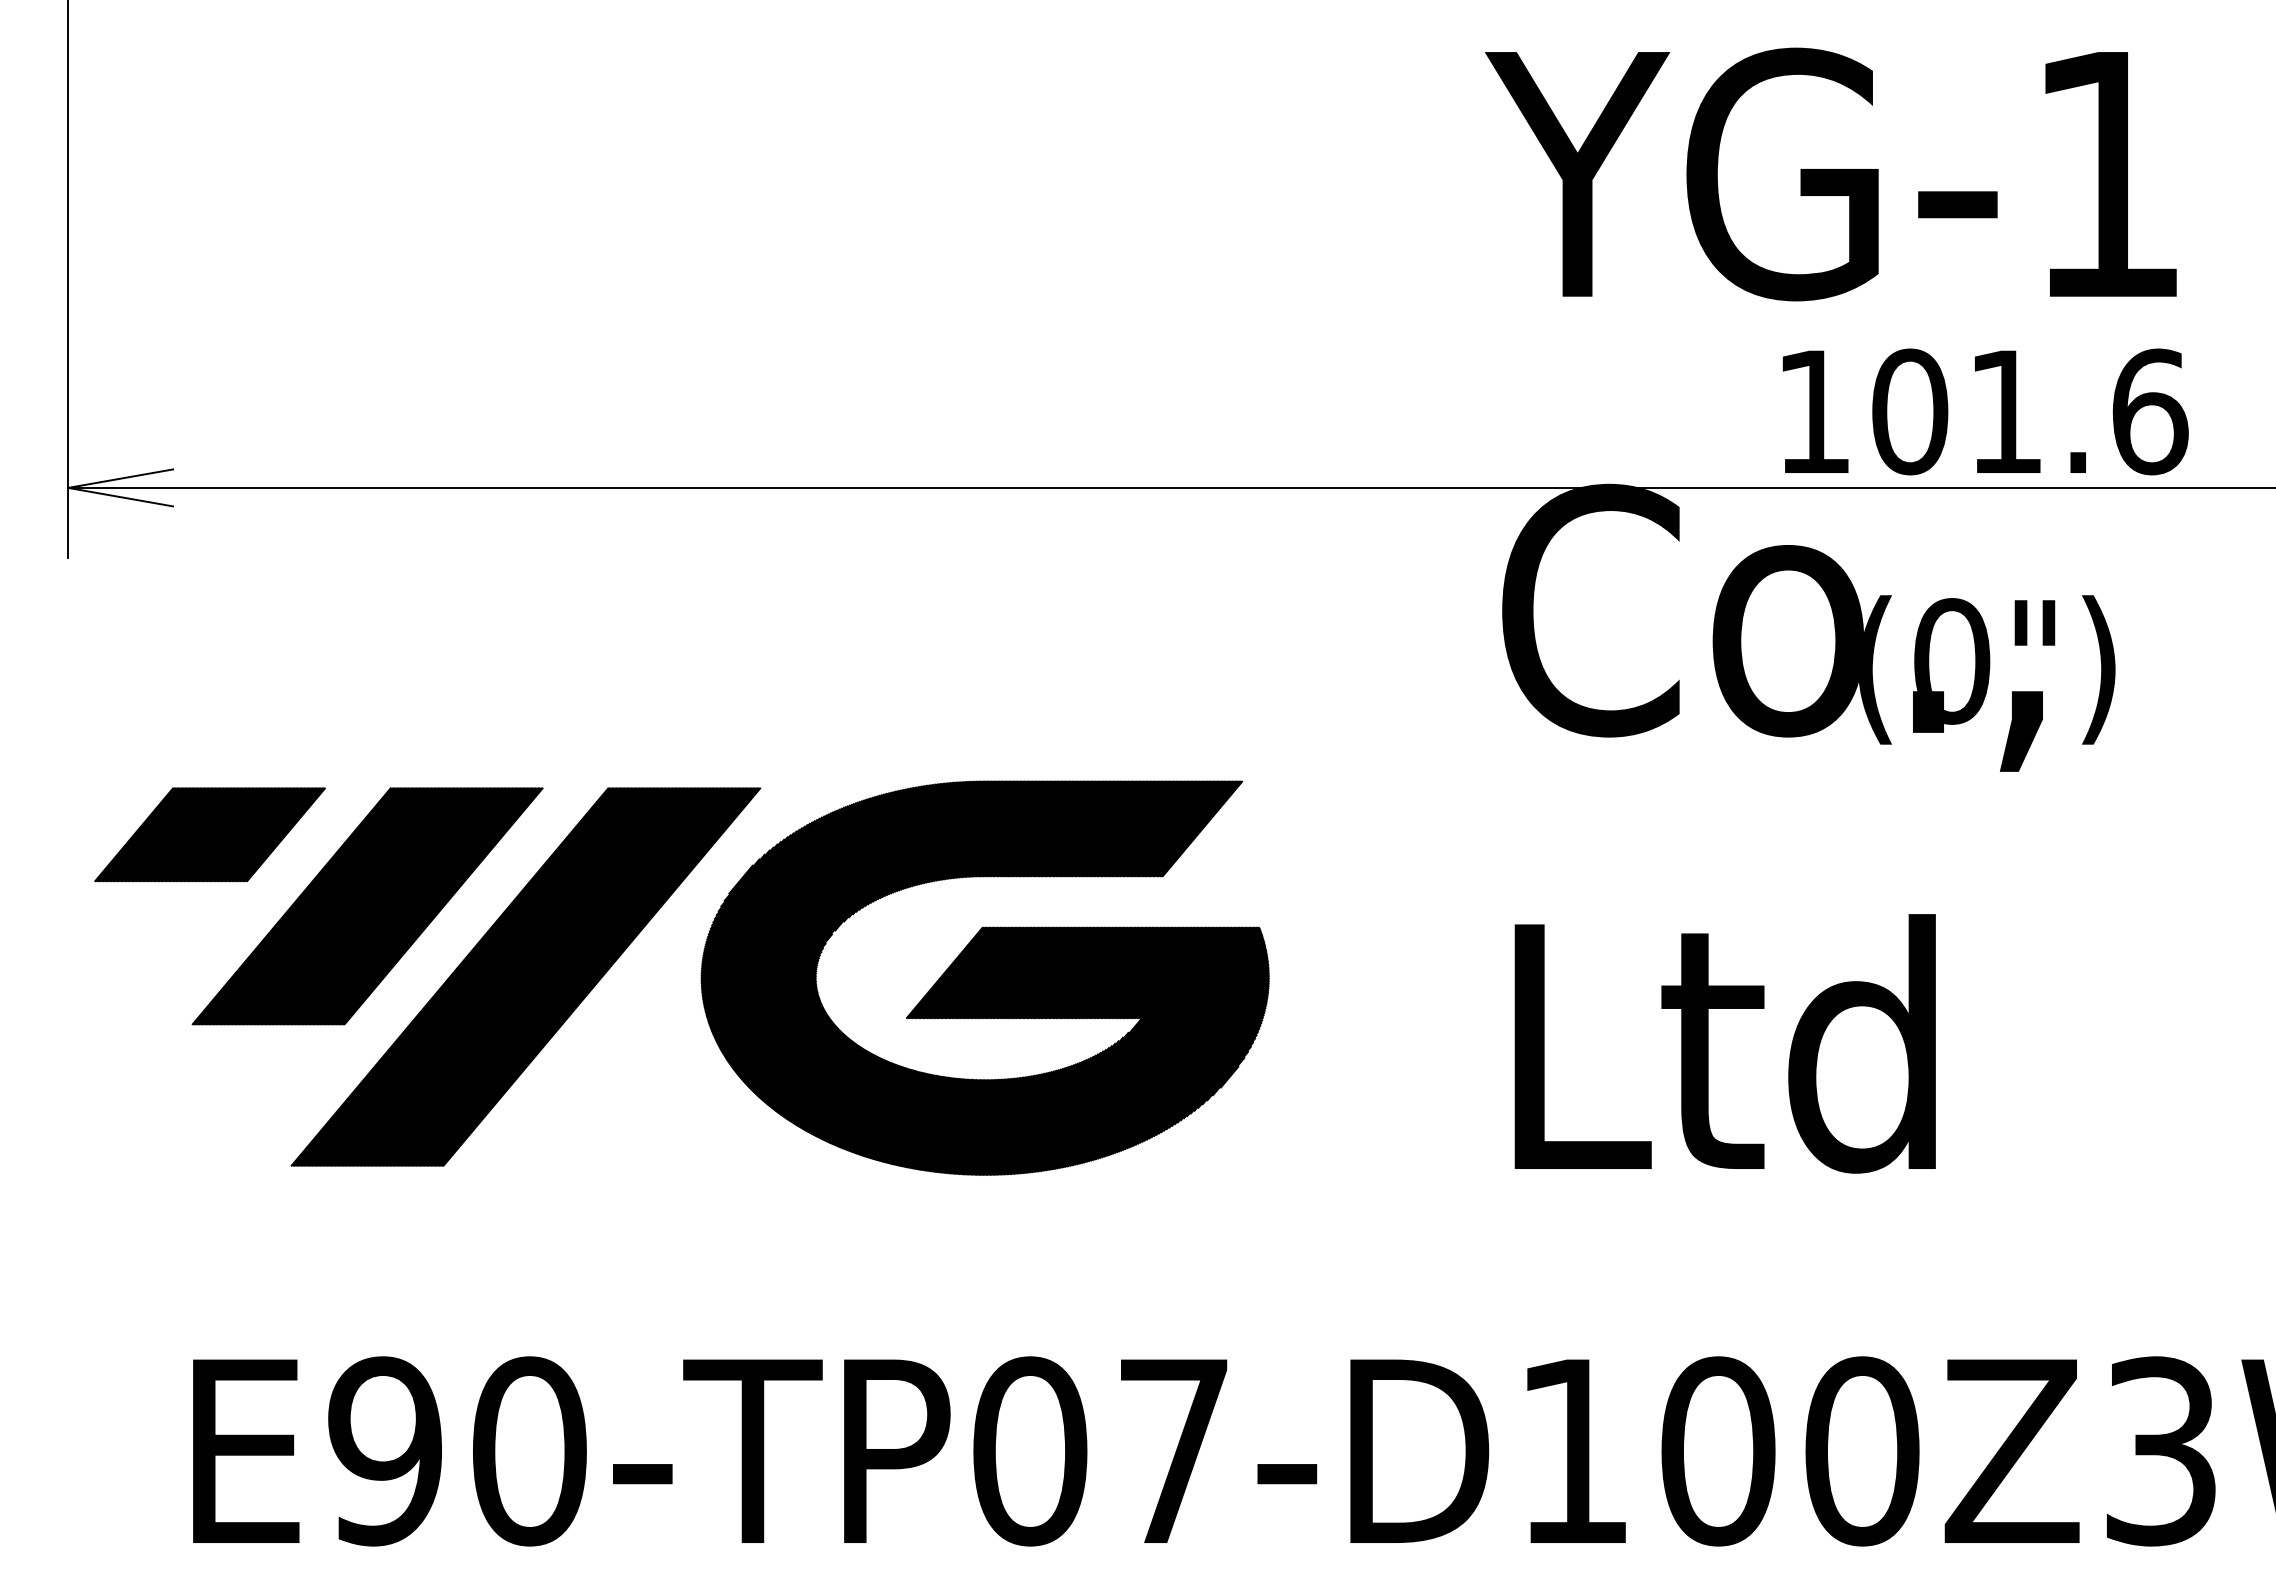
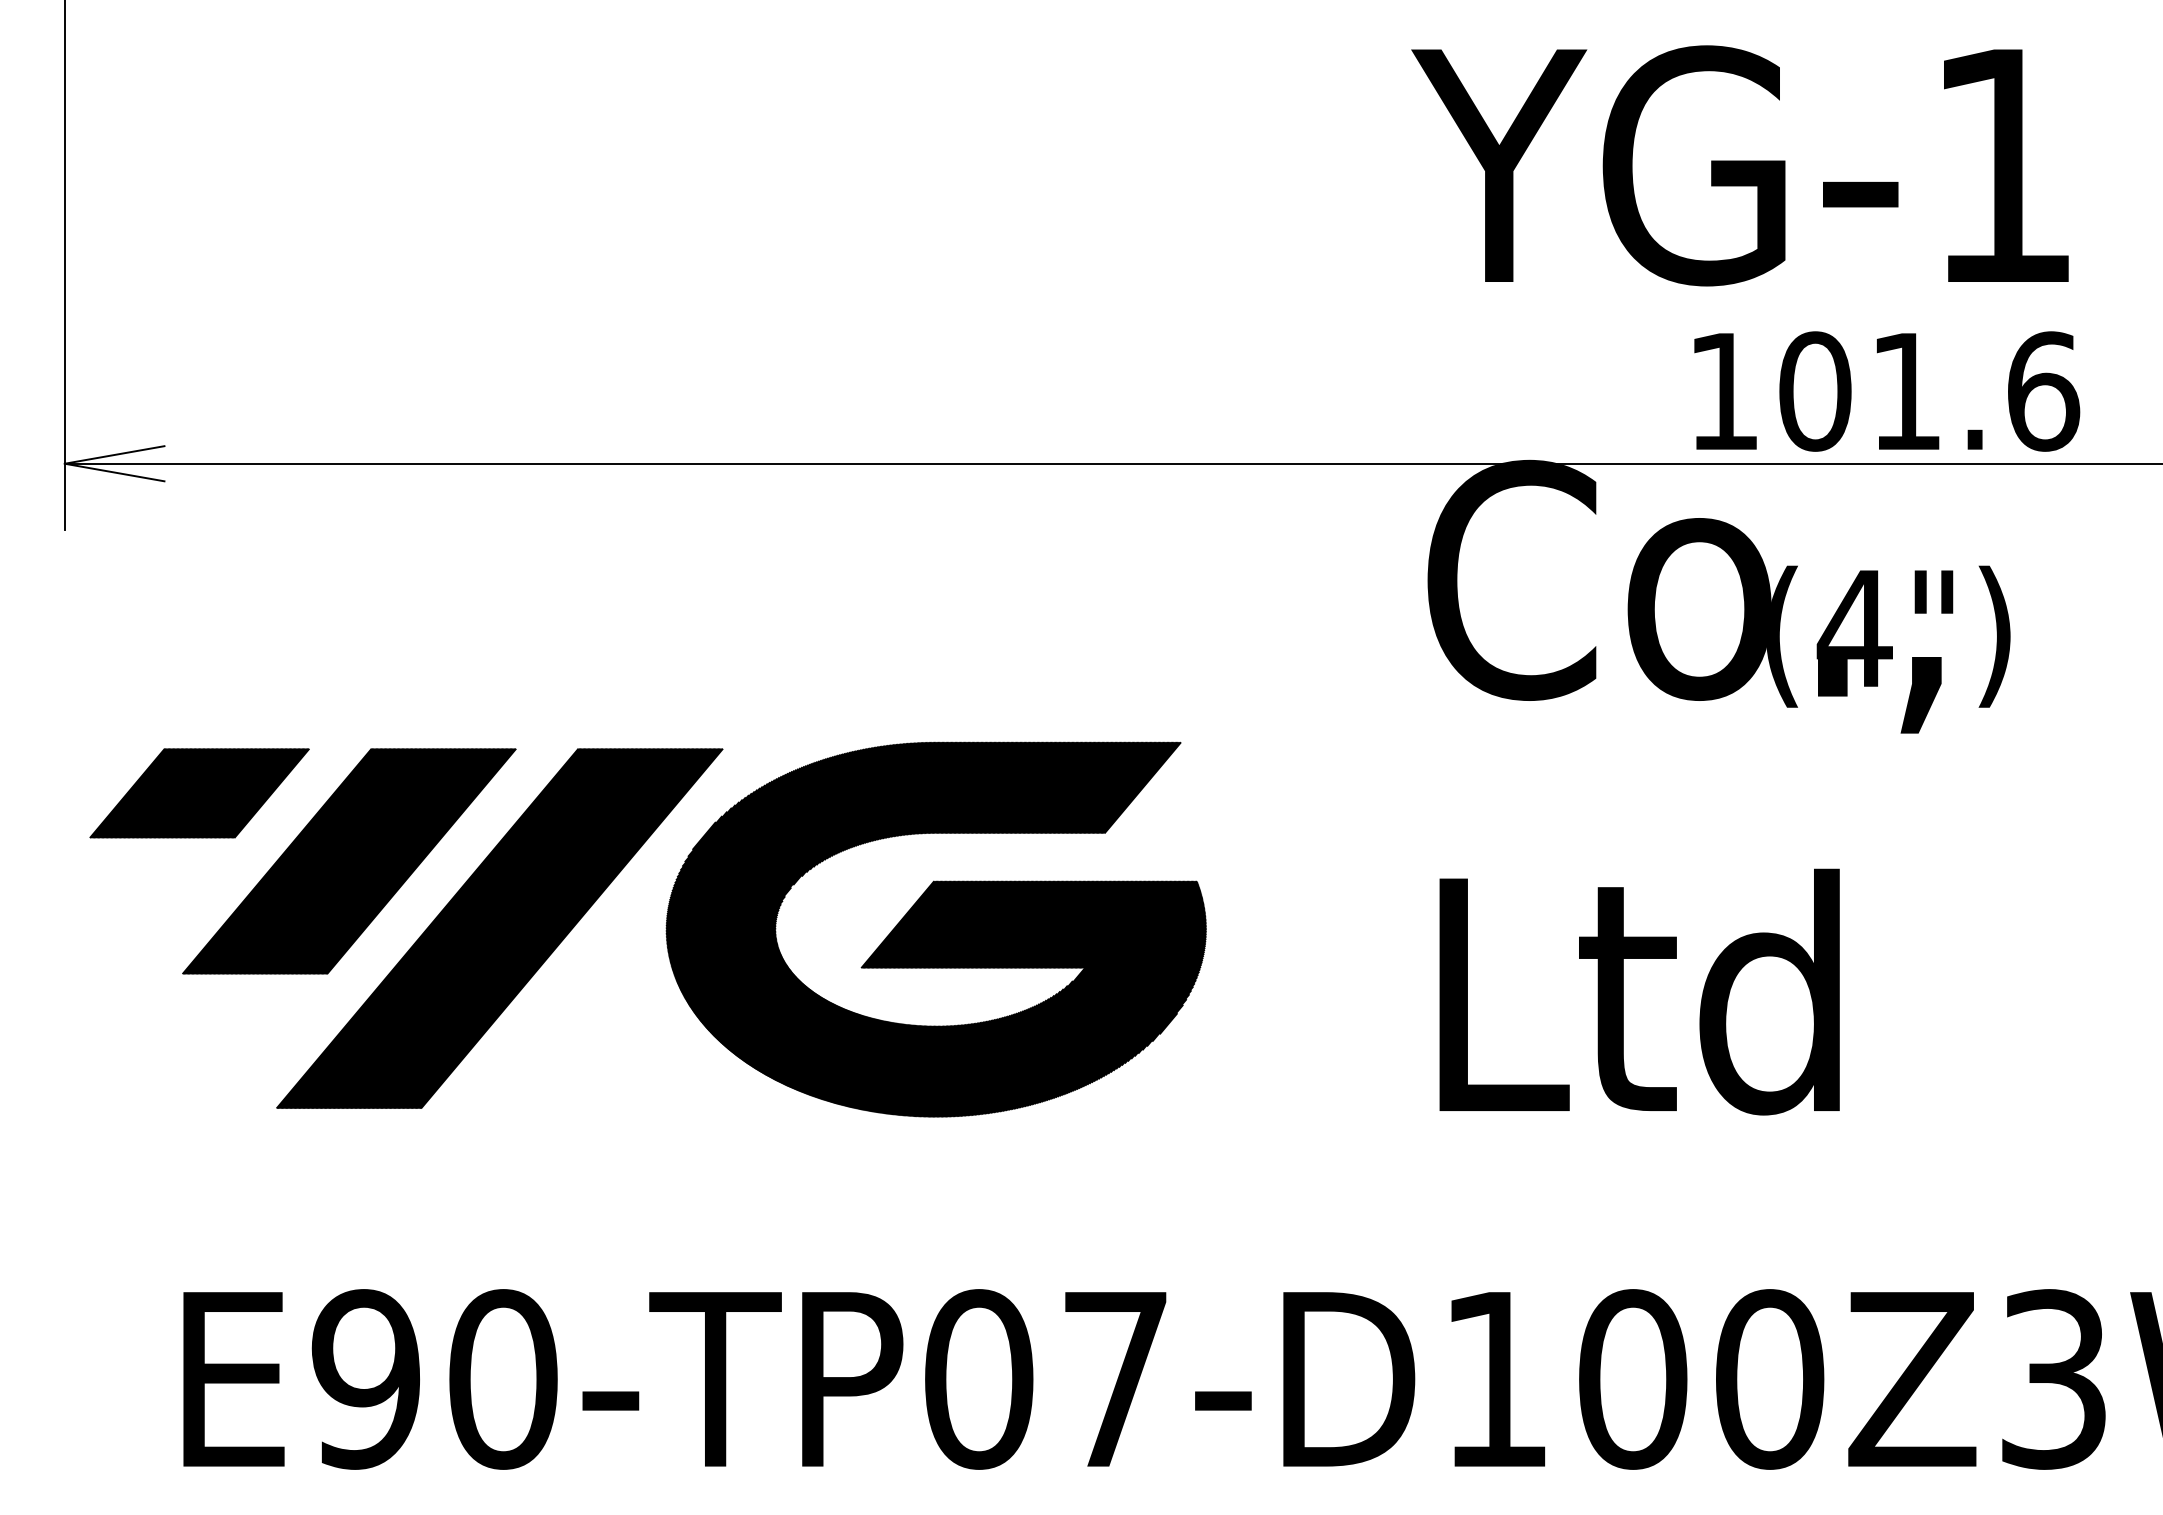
text: (1951, 661) -> (1854, 628), (0") -> (4")

